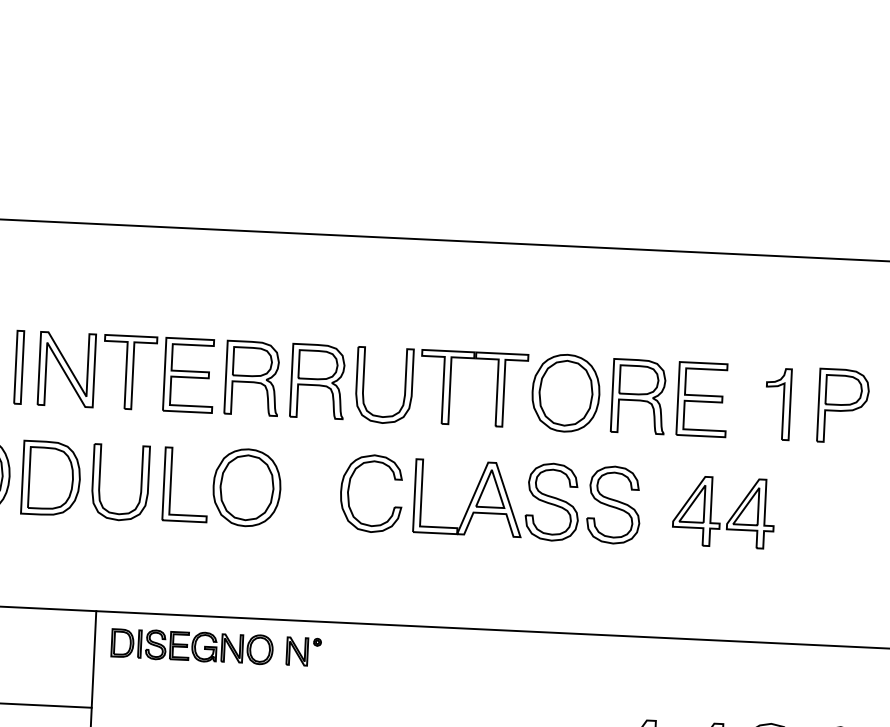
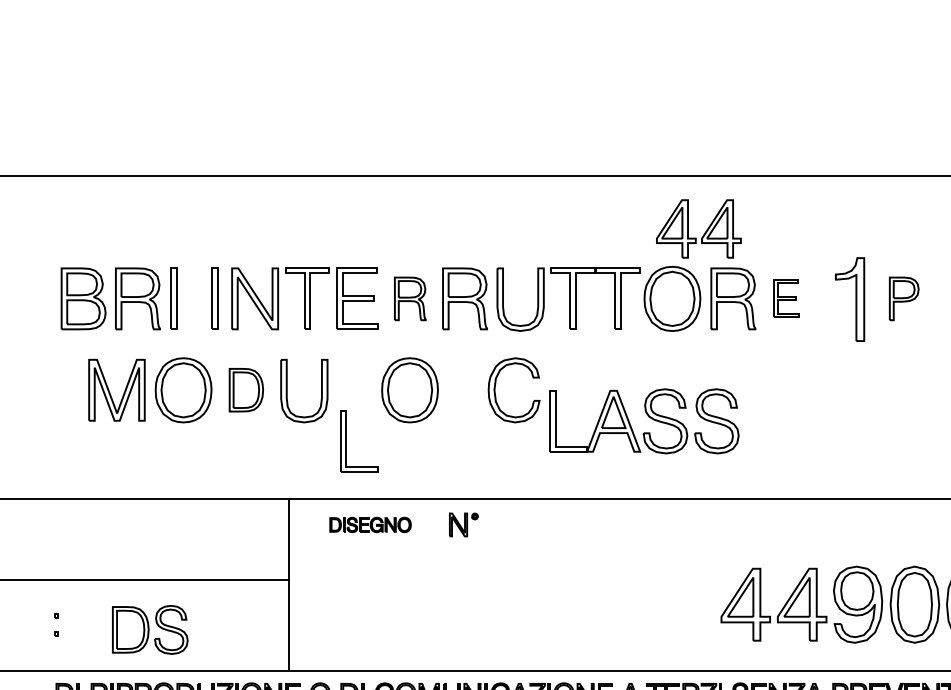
part: (252, 377) -> (410, 298), size x0.7
part: (702, 399) -> (786, 298), size x0.6
part: (777, 403) -> (849, 299), size x1.4
part: (842, 405) -> (903, 298), size x0.7
part: (51, 477) -> (246, 389), size x0.7
part: (170, 484) -> (346, 441), moved
part: (527, 501) -> (644, 421), moved
part: (730, 516) -> (704, 232), moved
part: (192, 646) -> (370, 524), size x0.6

